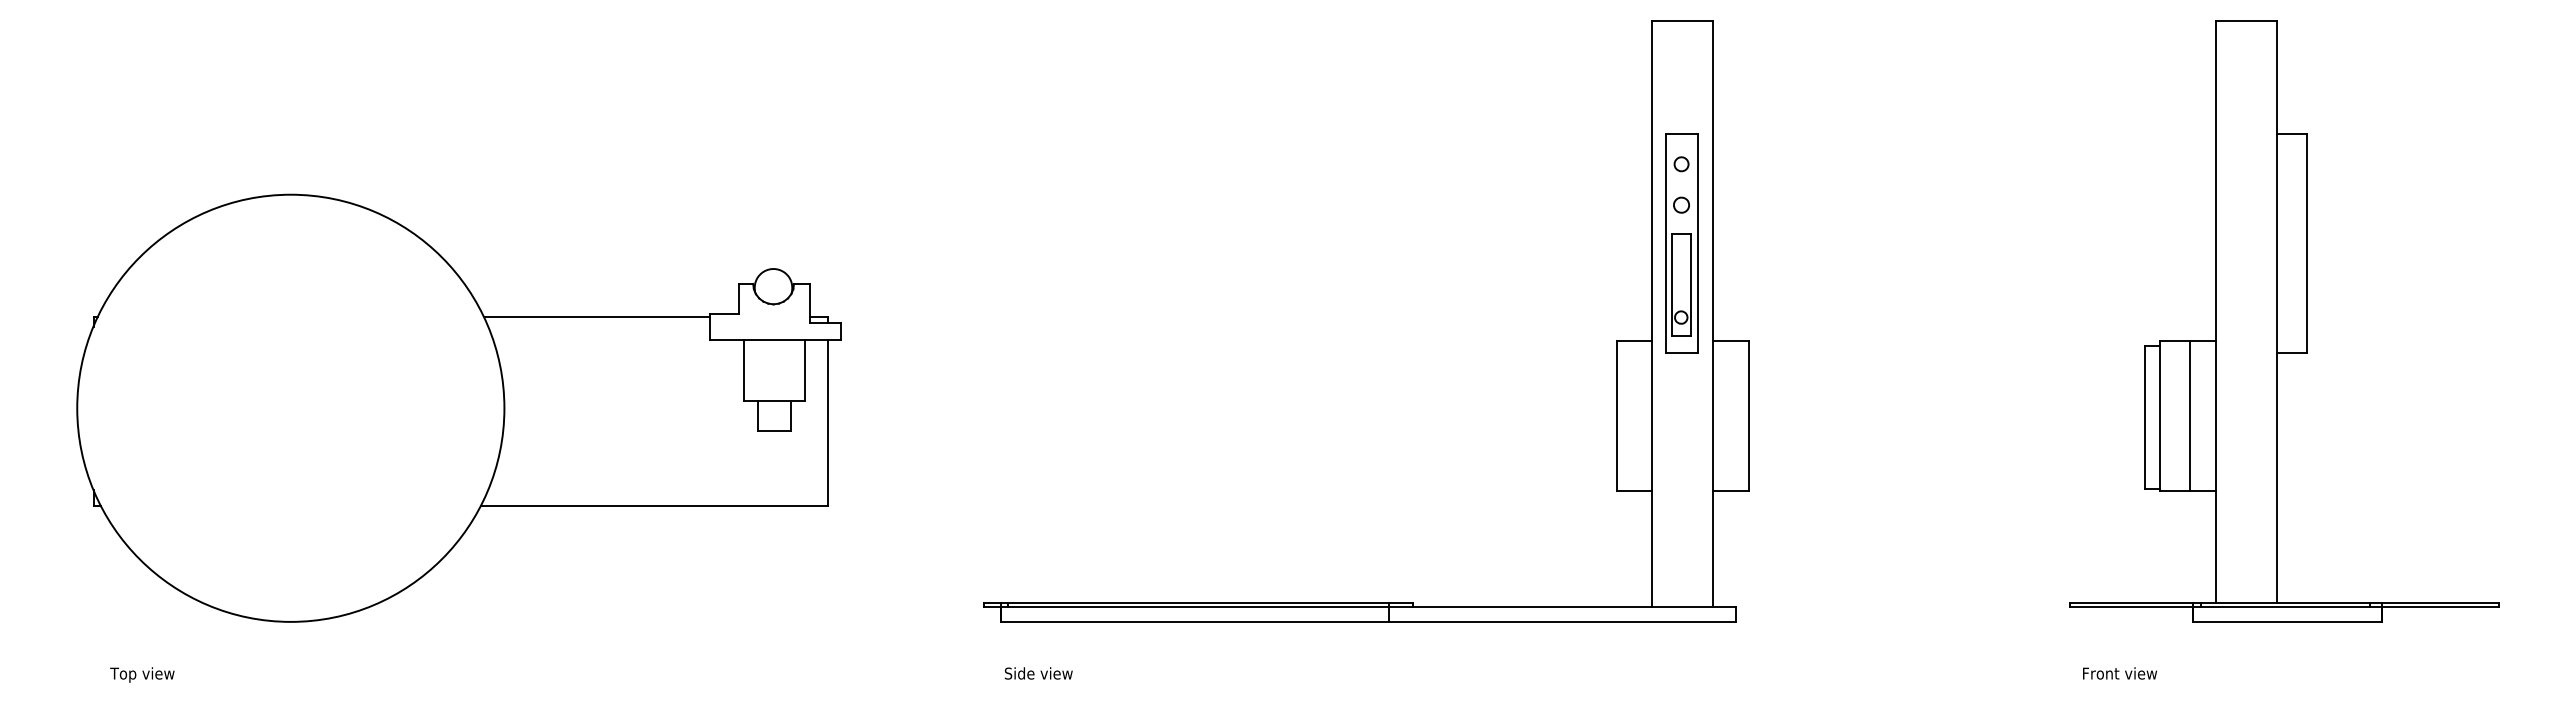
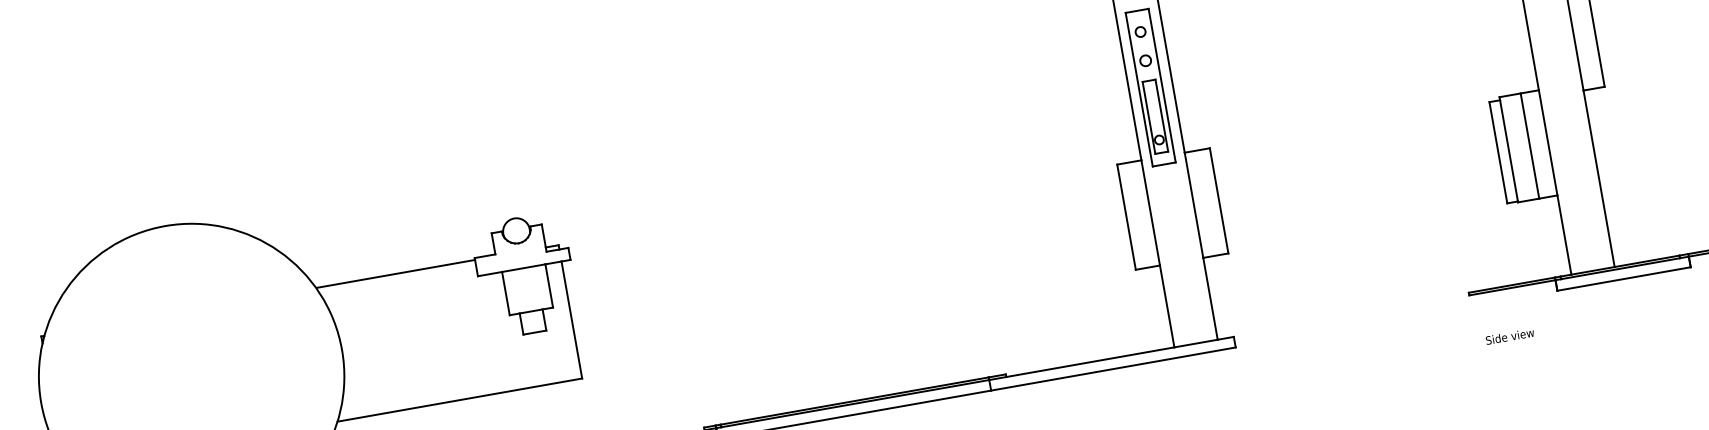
text: (2119, 673) -> (1512, 336), Front view -> Side view

